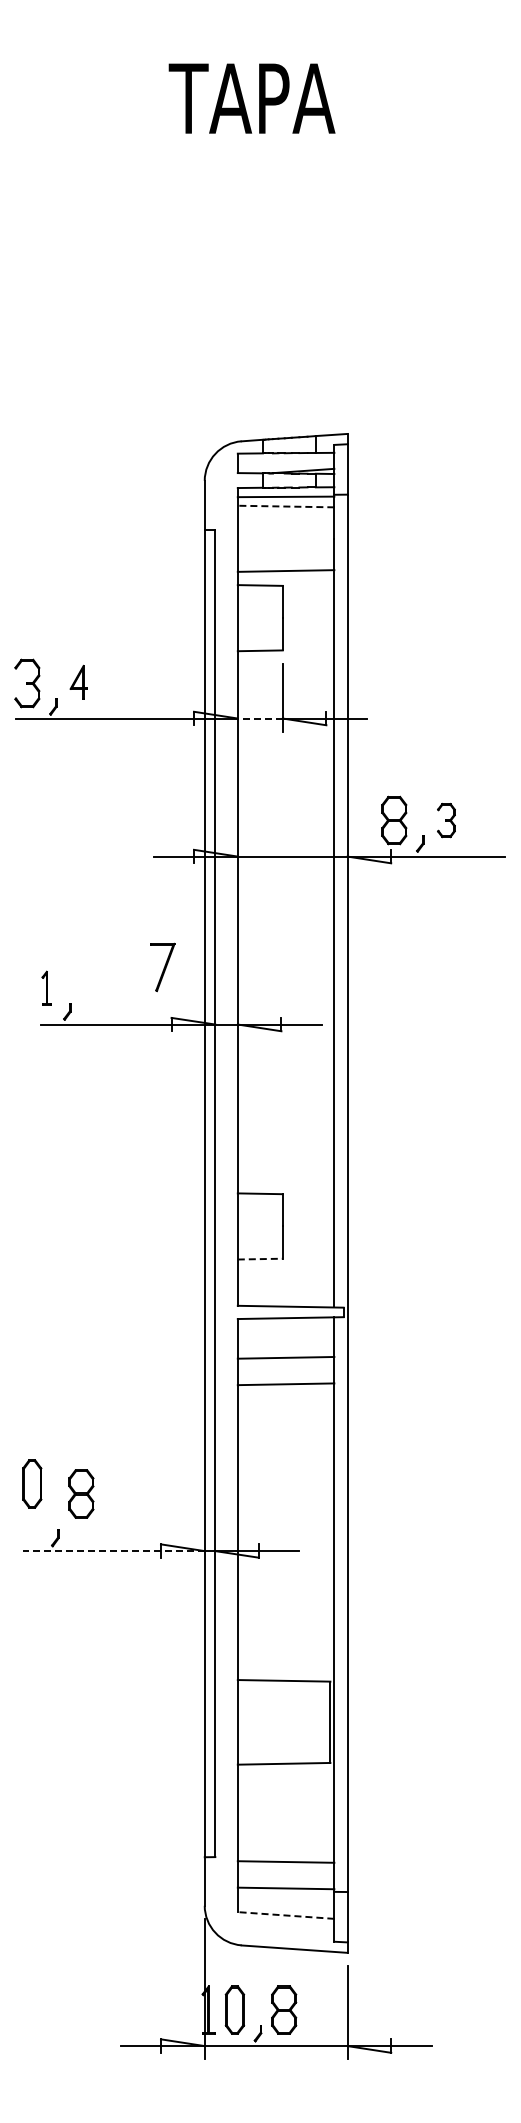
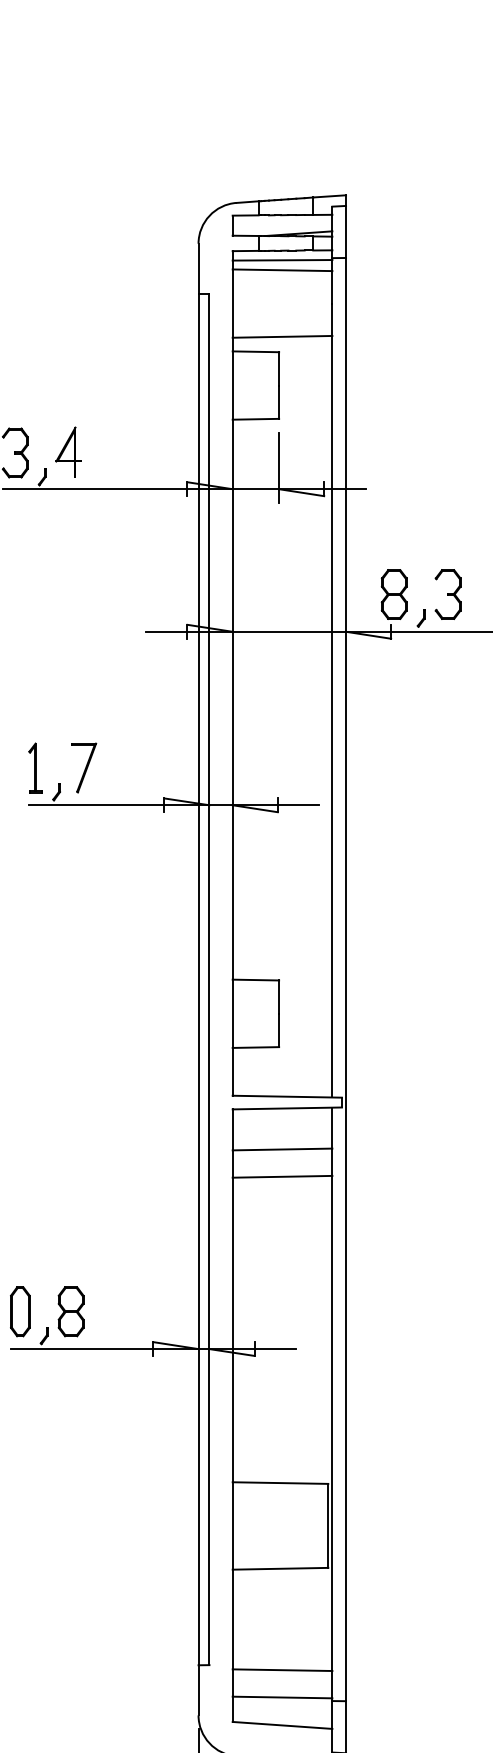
line: (285, 506) -> (281, 270), dashed -> solid
part: (78, 682) -> (68, 451), size x1.43
line: (259, 718) -> (255, 489), dashed -> solid
part: (446, 820) -> (448, 594), size x1.43
part: (162, 967) -> (83, 768), moved
part: (46, 987) -> (35, 767), size x1.43
line: (260, 1259) -> (256, 1047), dashed -> solid
part: (32, 1483) -> (20, 1311), moved
part: (81, 1493) -> (71, 1311), moved
line: (113, 1551) -> (104, 1349), dashed -> solid
line: (285, 1915) -> (281, 1725), dashed -> solid

